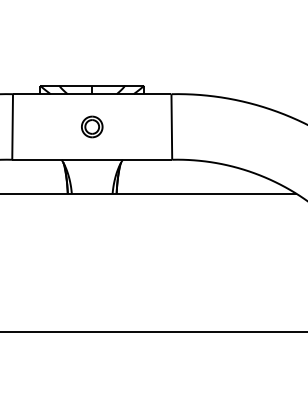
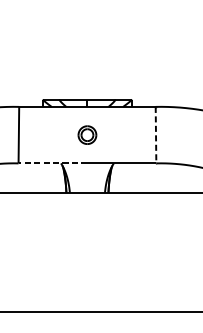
line: (171, 126) -> (155, 134), solid -> dashed
line: (52, 159) -> (53, 163), solid -> dashed

